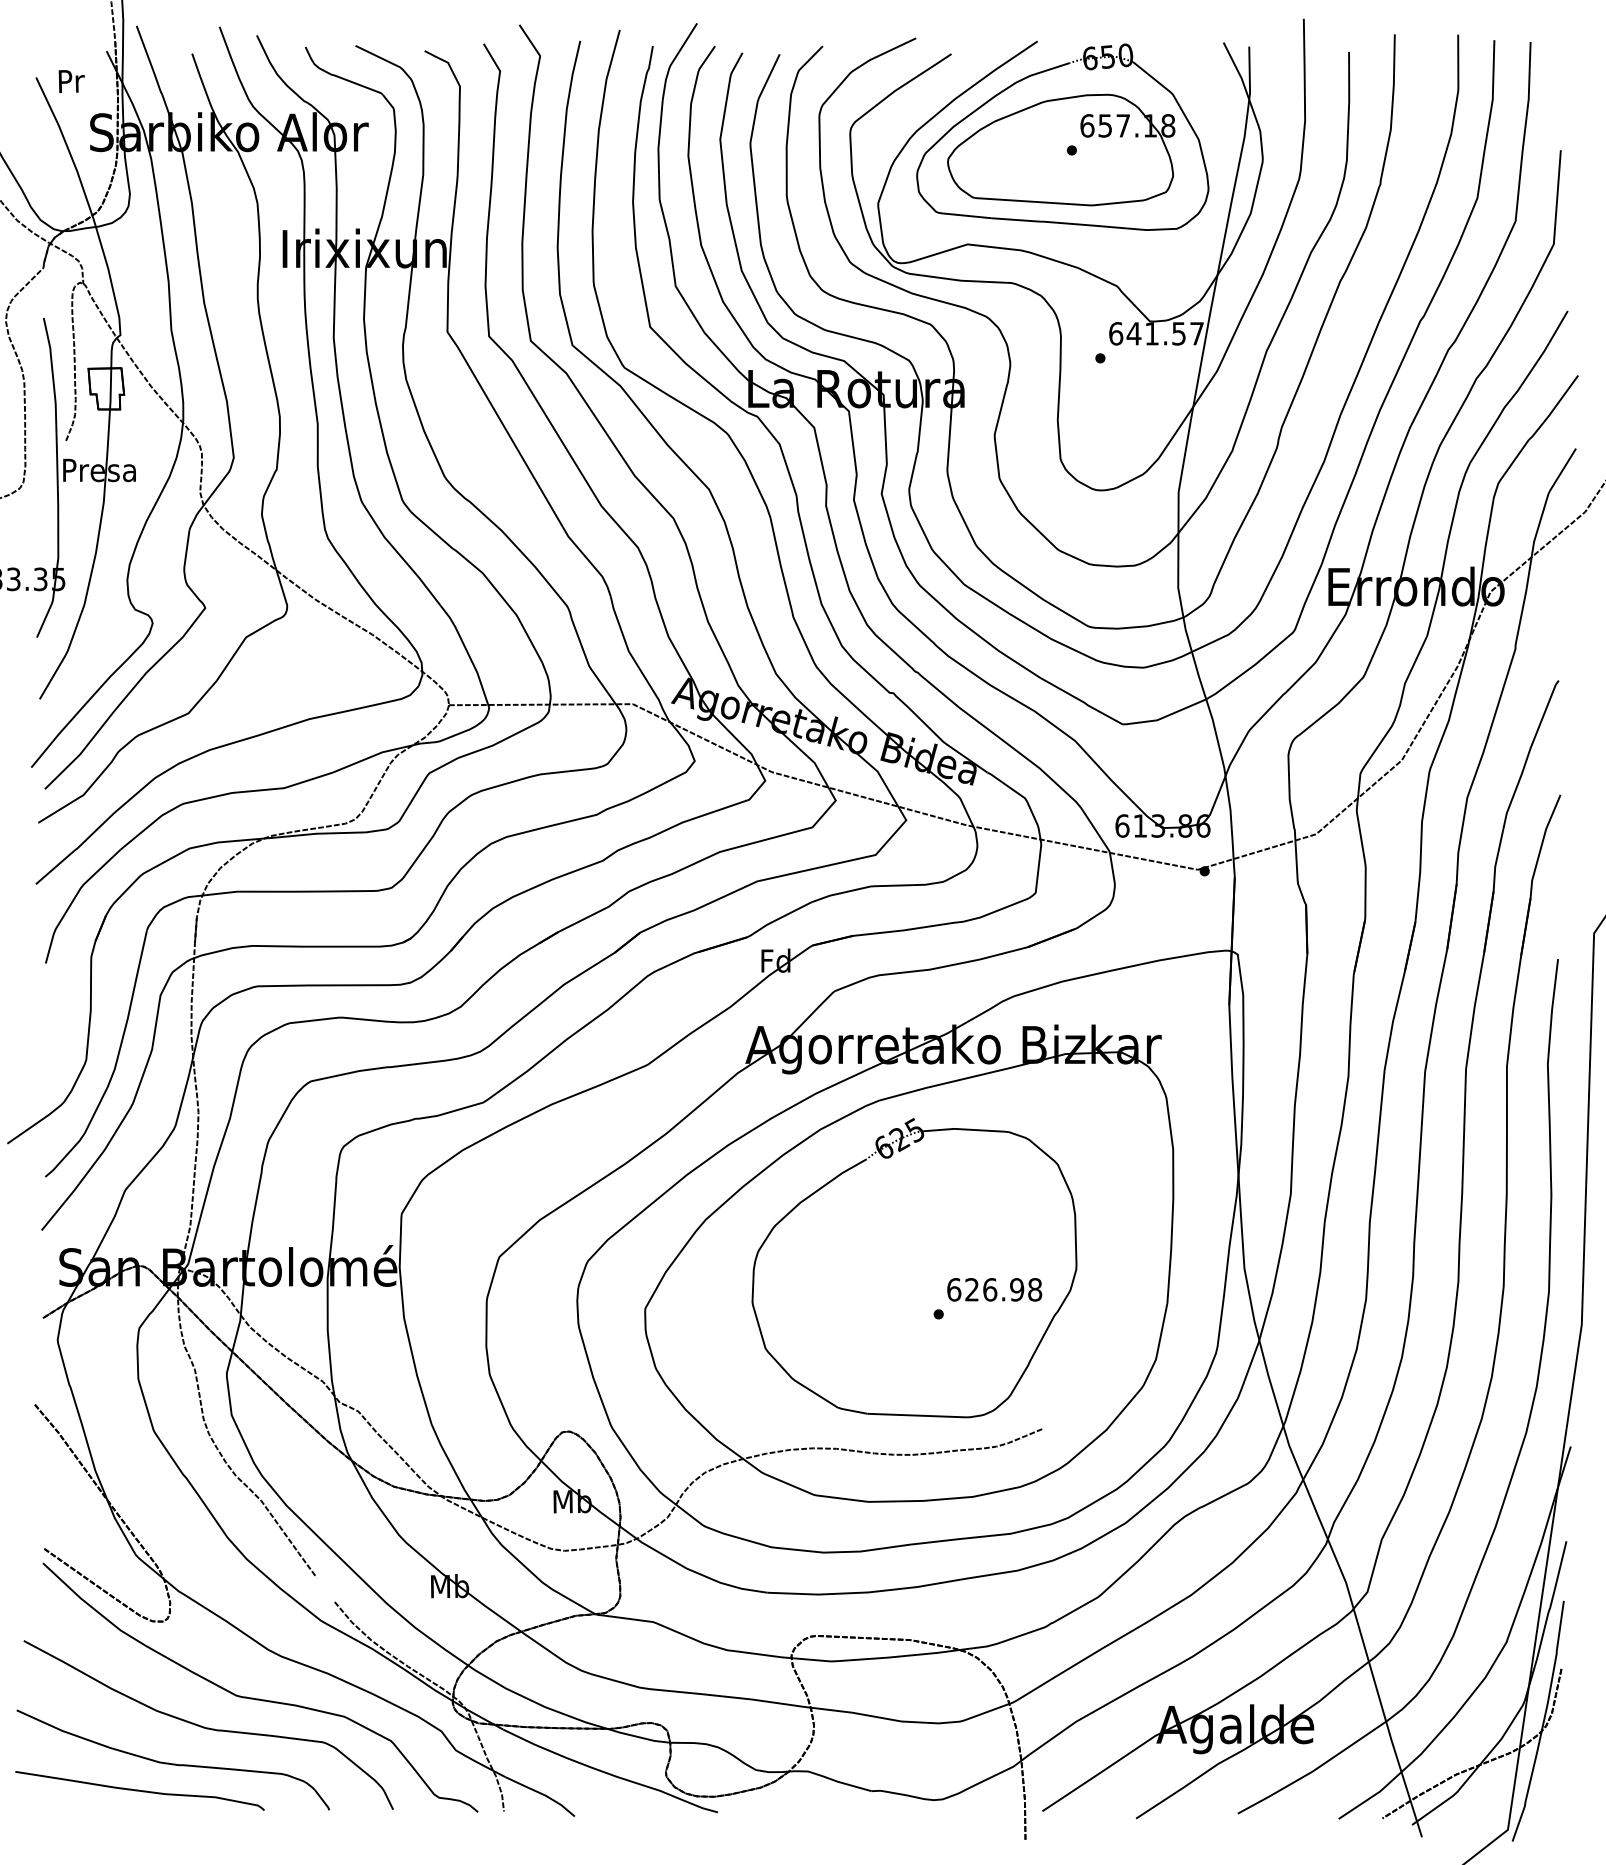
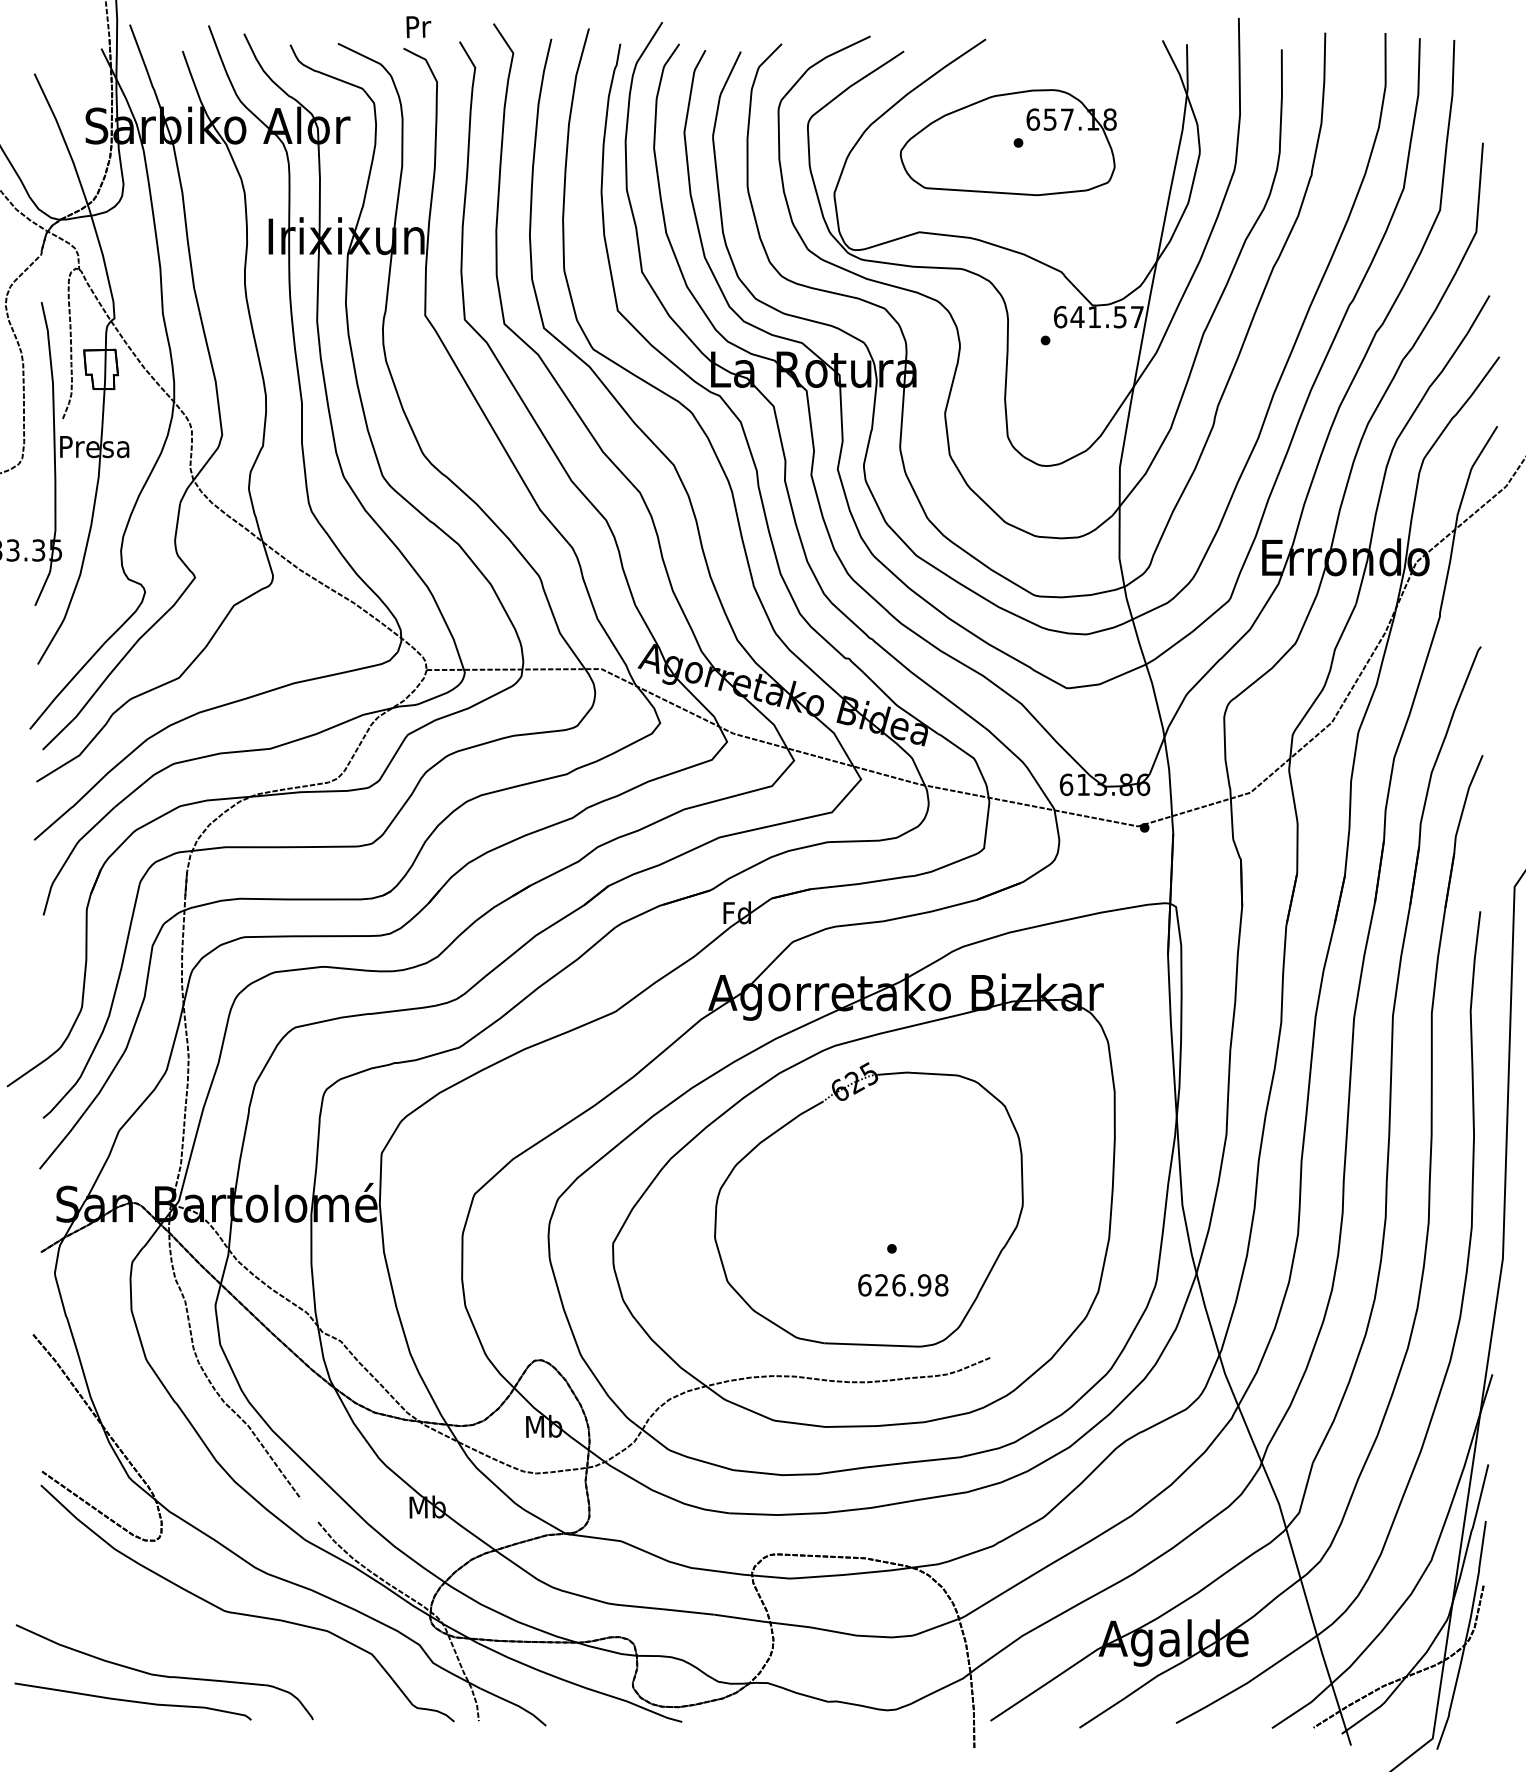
part: (1041, 73) -> (989, 69), removed
text: (71, 81) -> (418, 27), moved
text: (994, 1289) -> (903, 1285), moved
curve: (208, 1727) -> (198, 1641), removed

